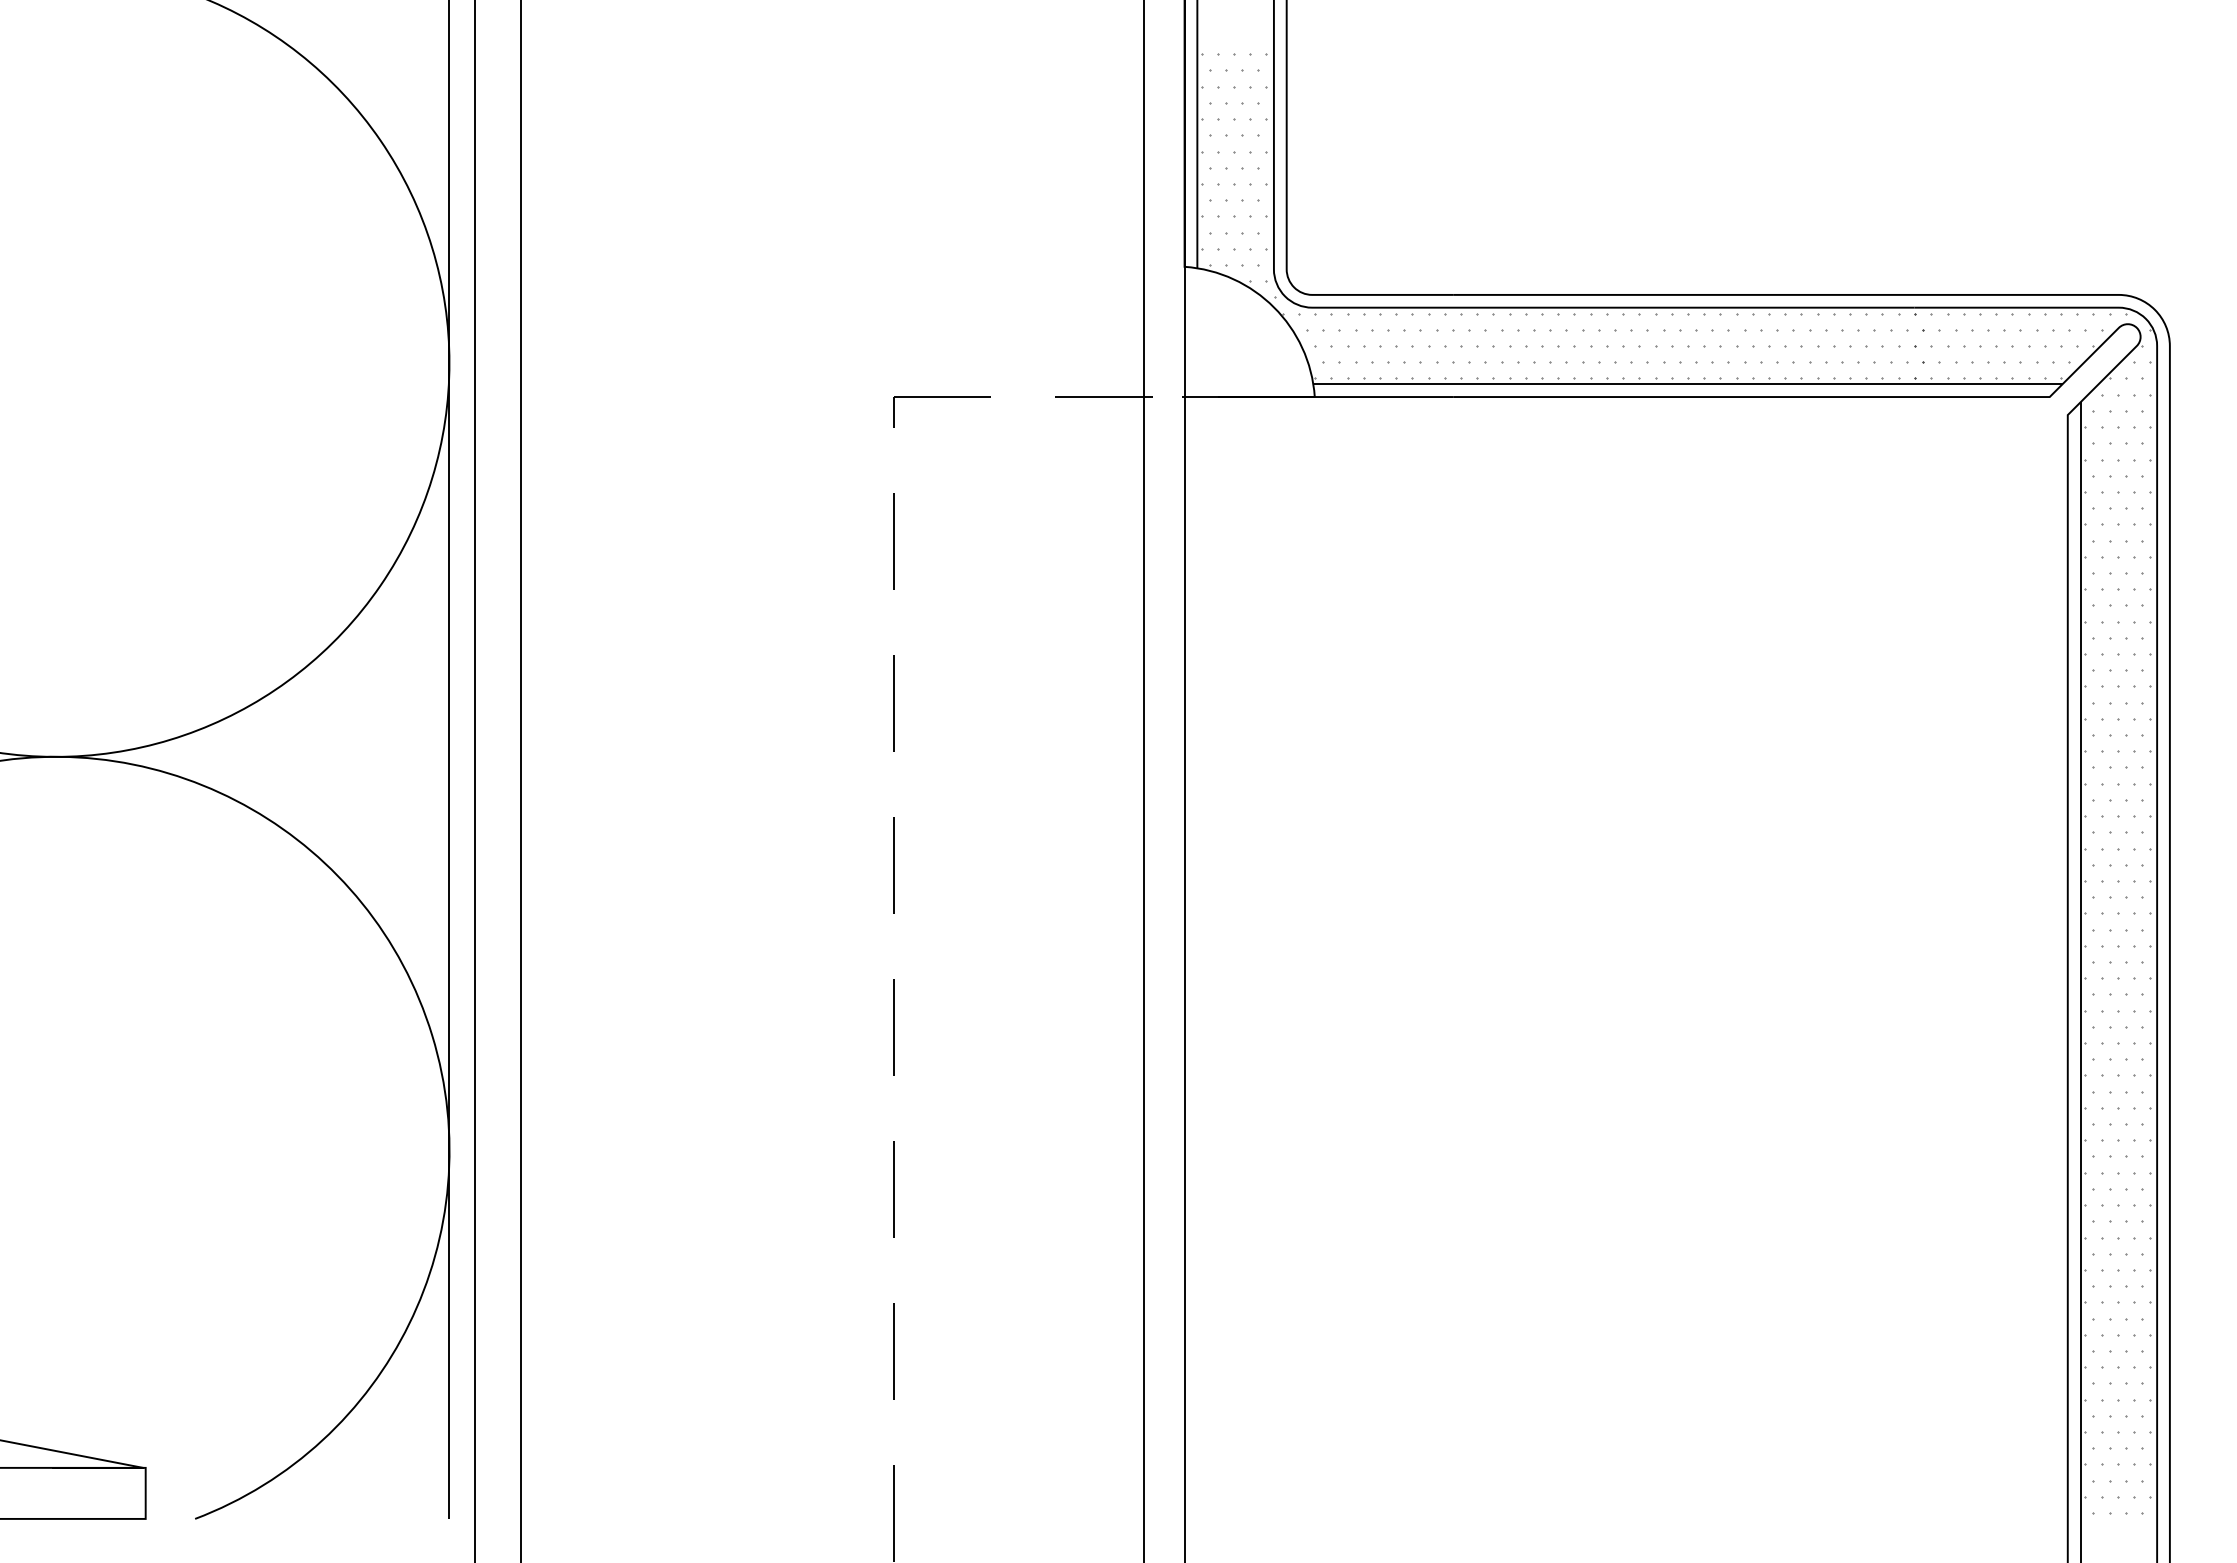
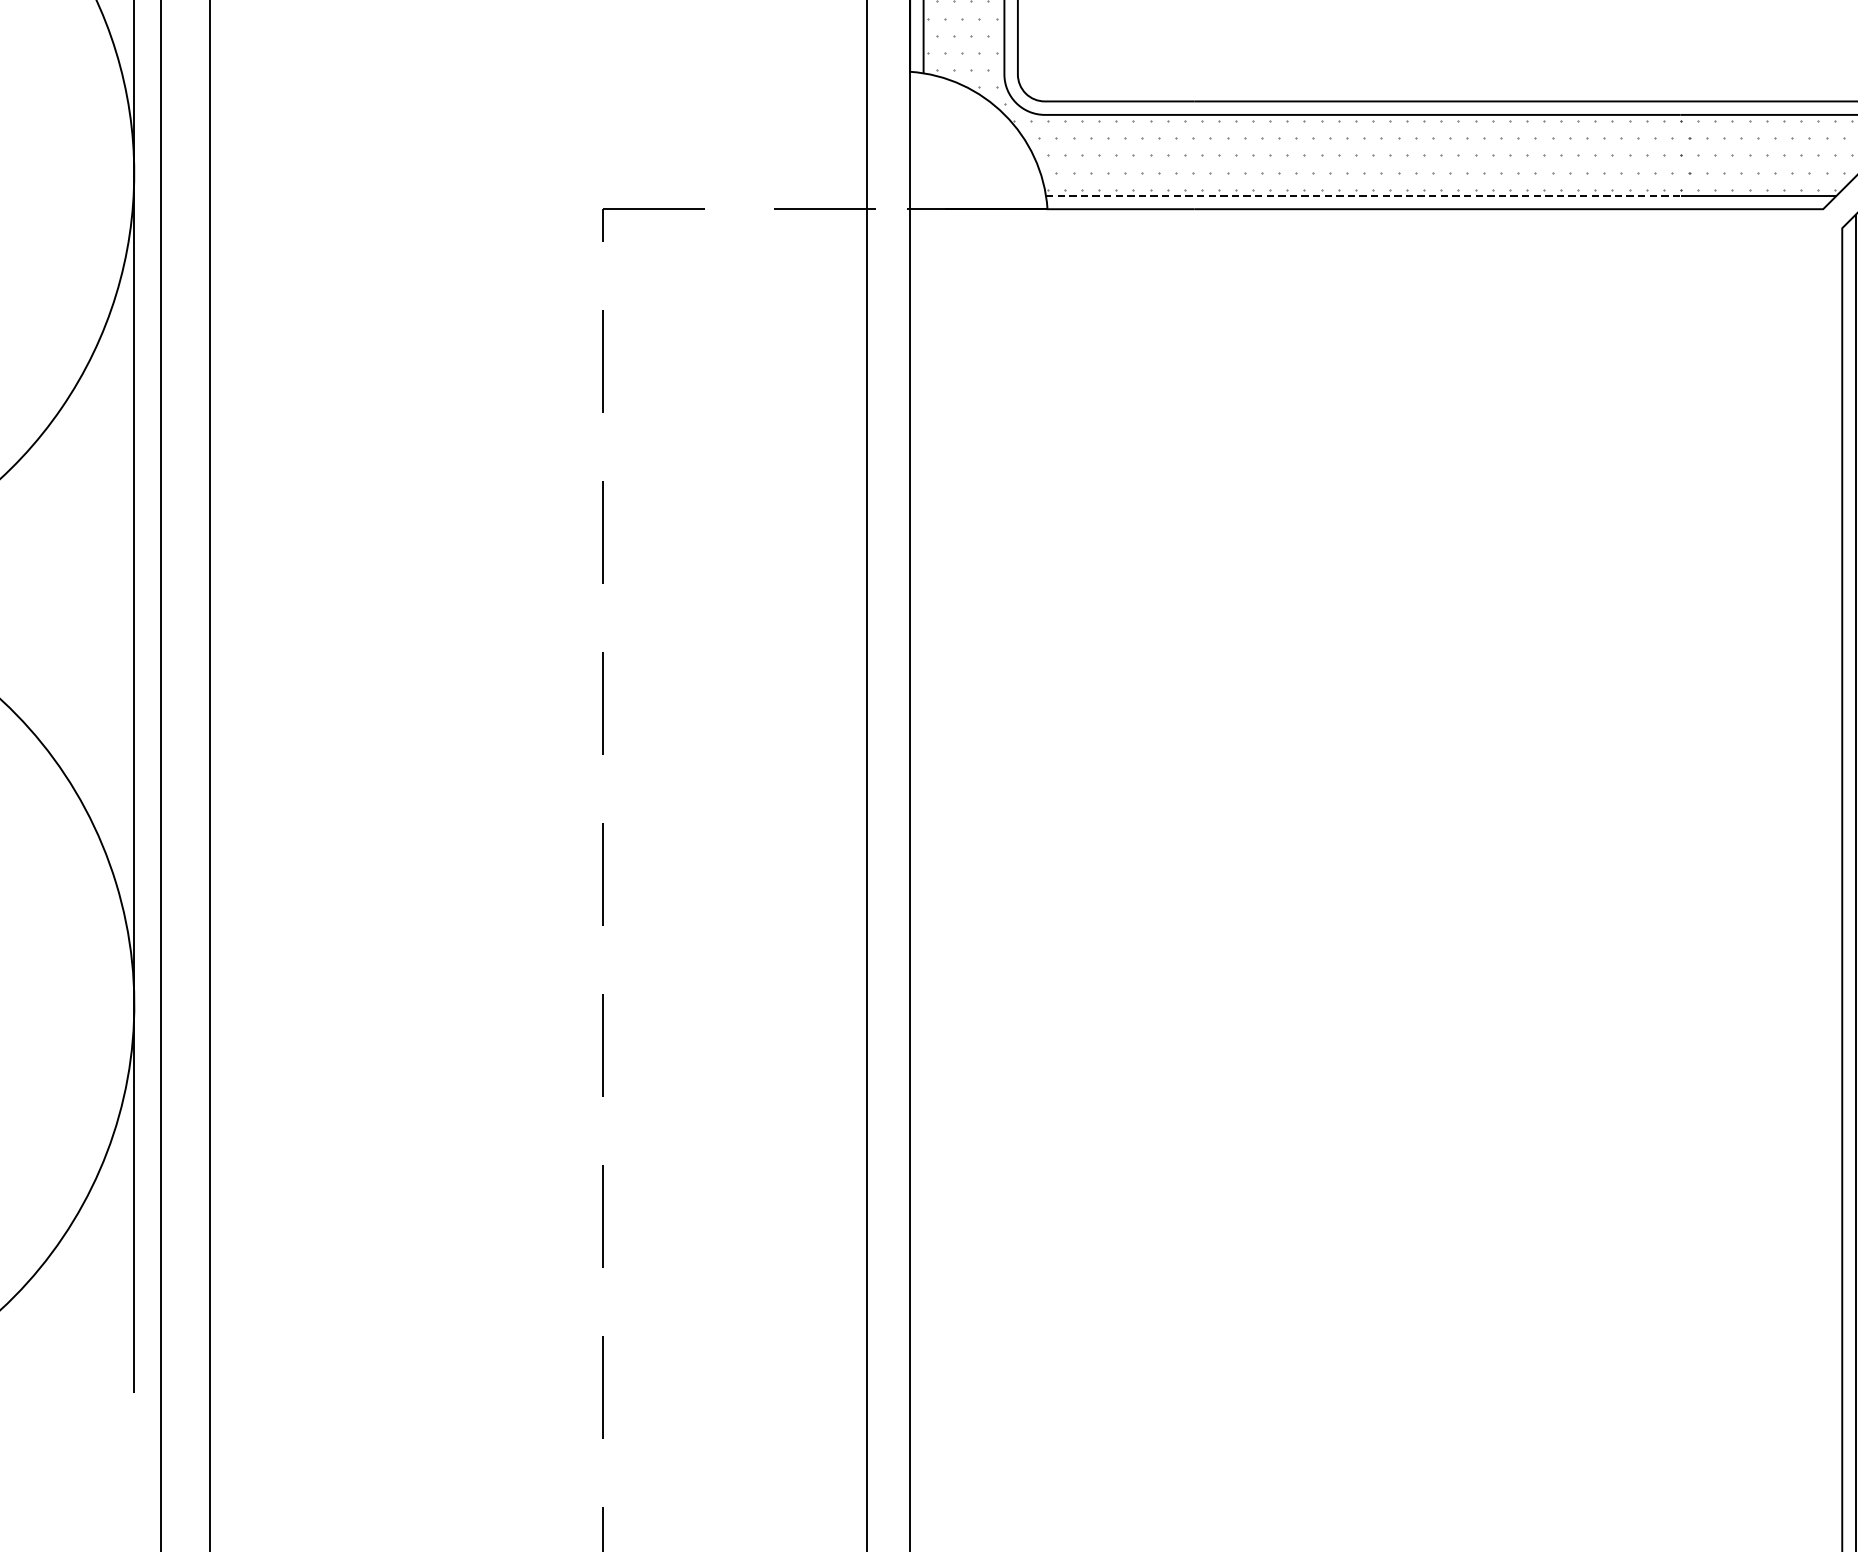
line: (1613, 384) -> (1362, 195), solid -> dashed

